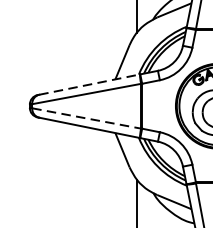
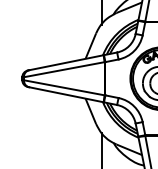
line: (90, 84) -> (67, 62), dashed -> solid
line: (86, 118) -> (64, 87), dashed -> solid

